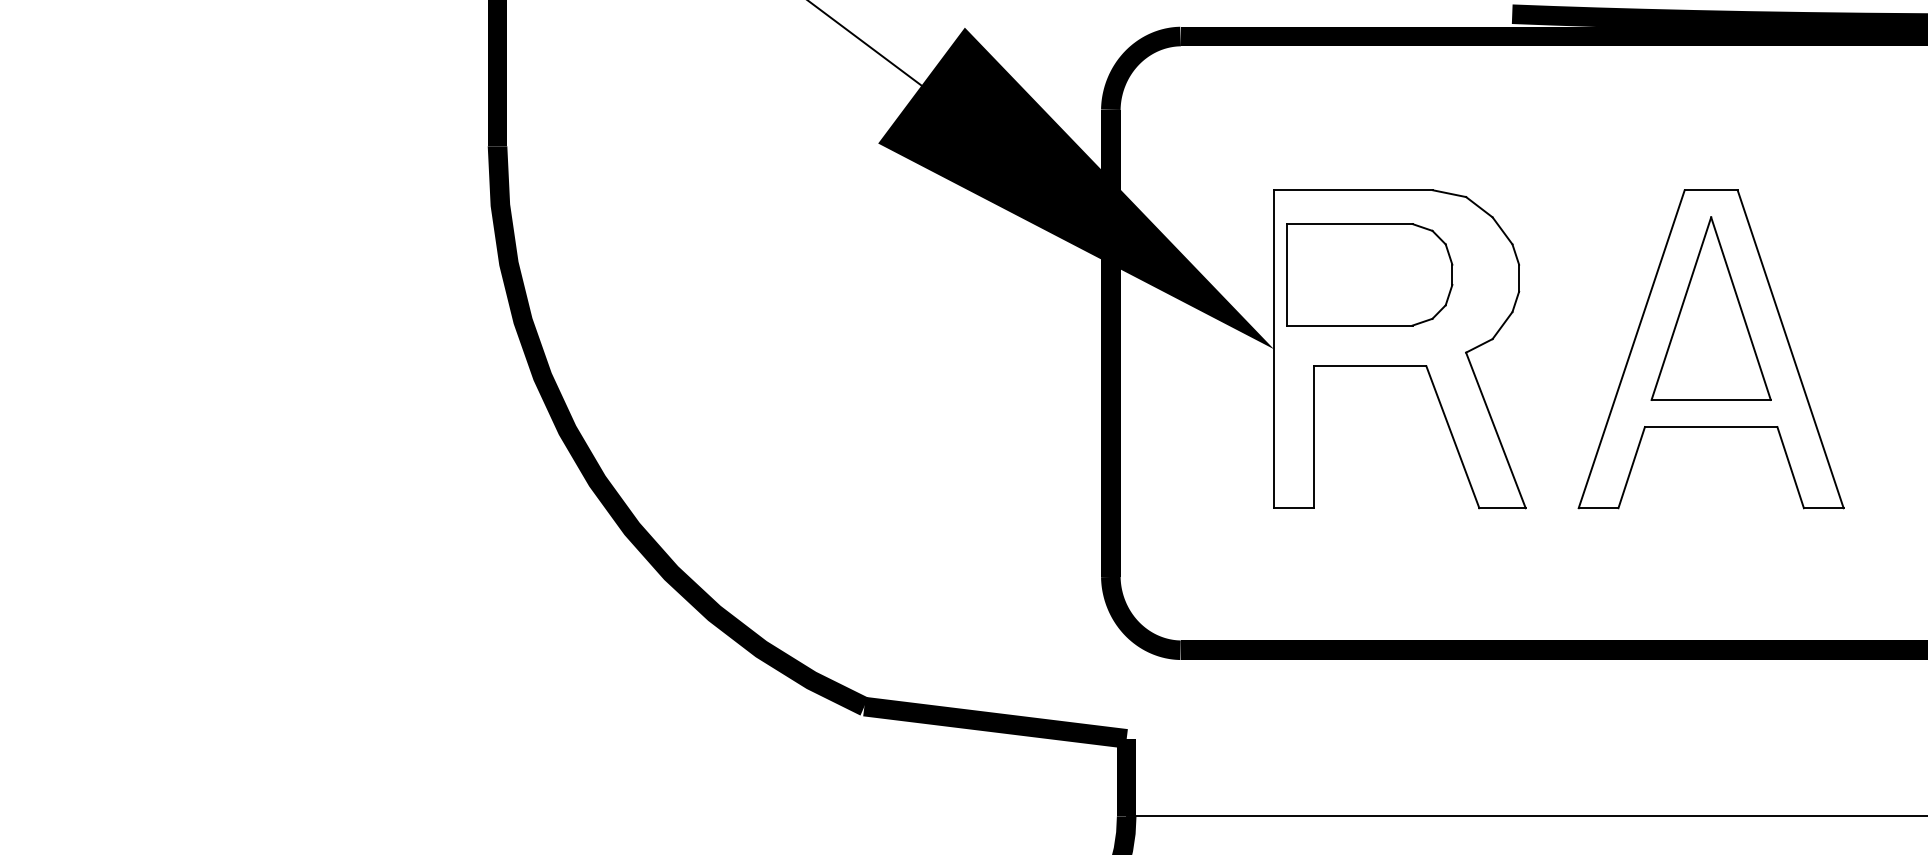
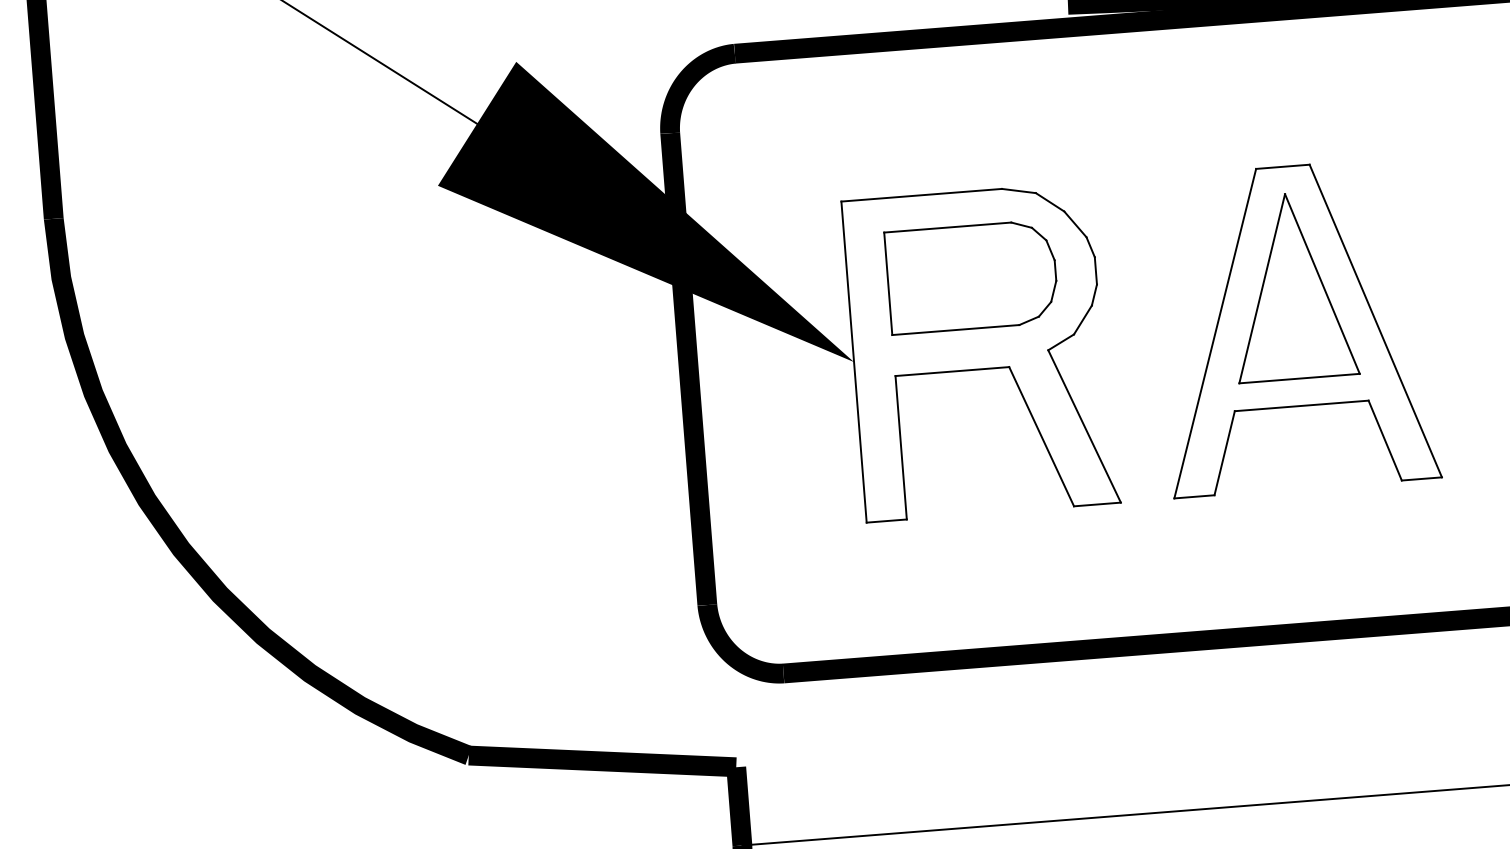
part: (1369, 274) -> (971, 276), moved

